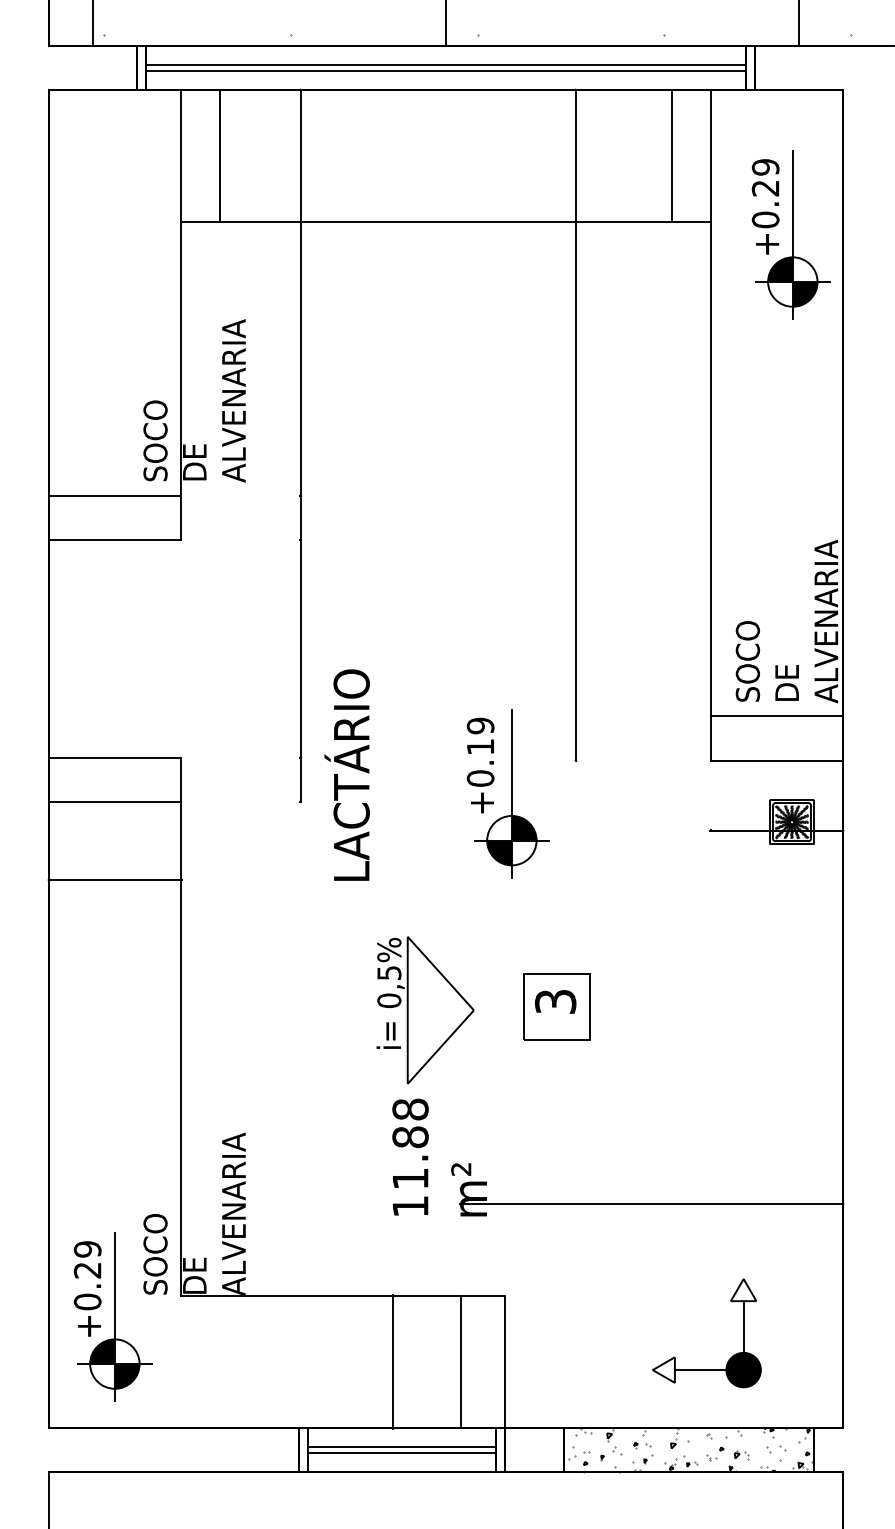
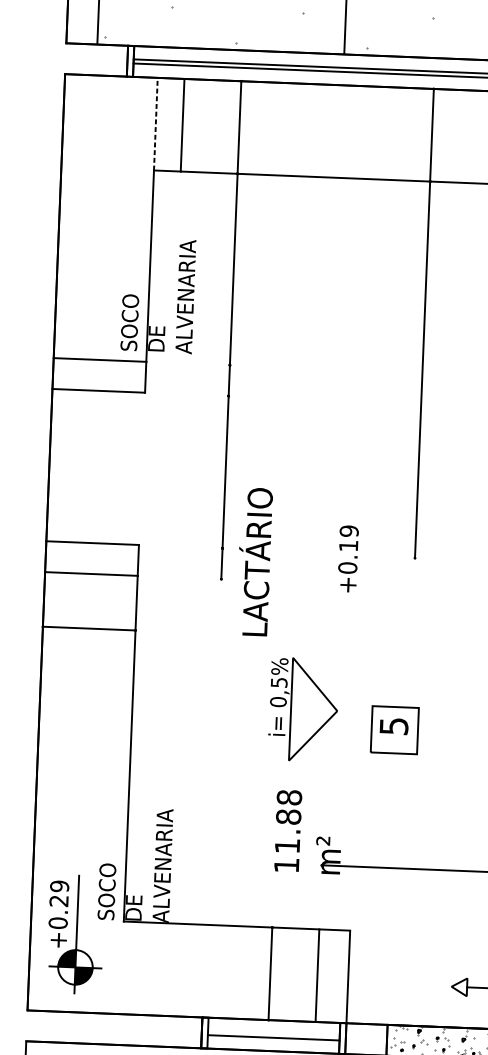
line: (181, 155) -> (156, 123), solid -> dashed
part: (511, 793) -> (368, 579), removed
text: (555, 1001) -> (393, 726), 3 -> 5
part: (425, 1010) -> (303, 709), moved
line: (401, 1447) -> (273, 1033), removed

